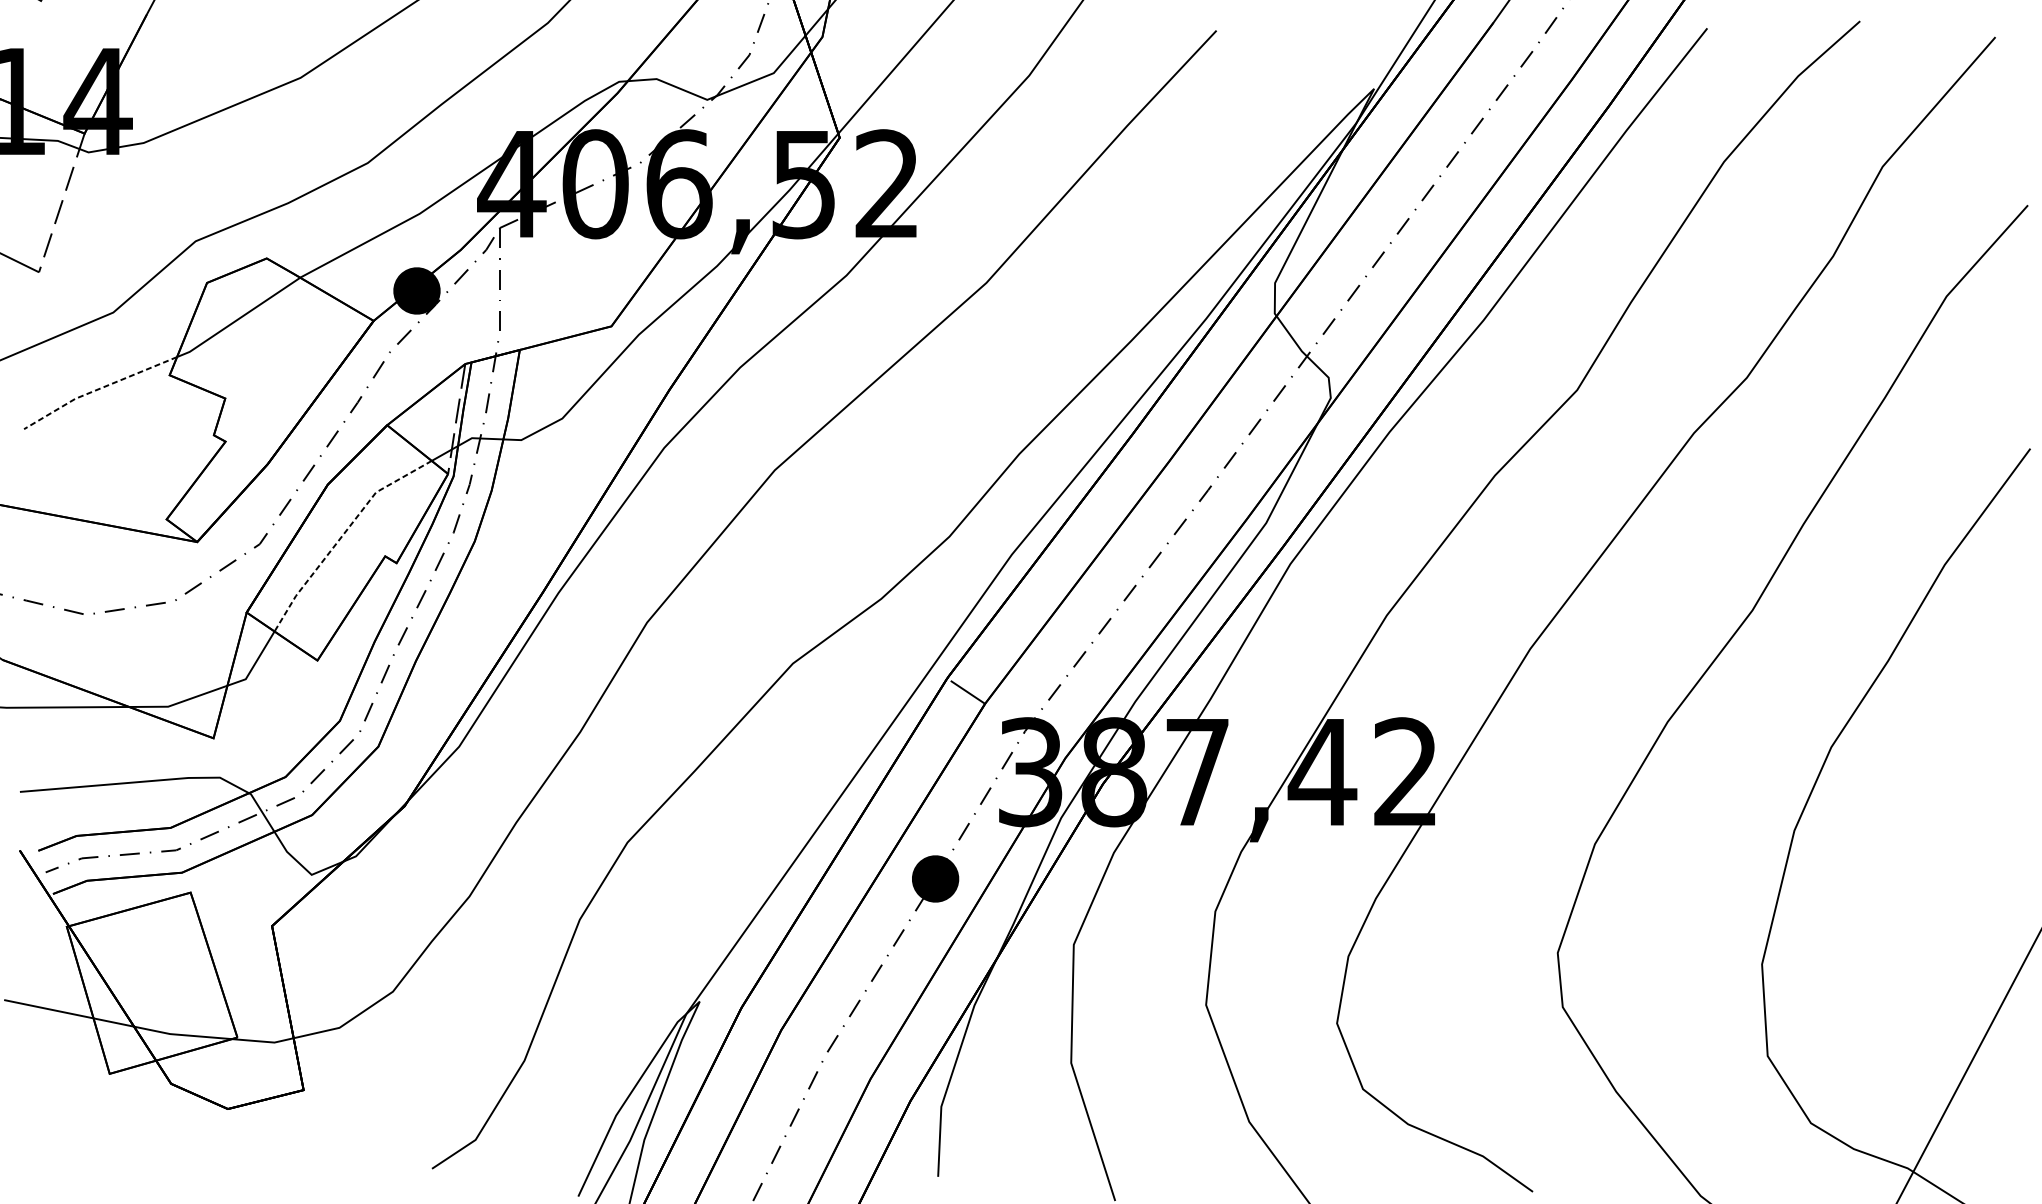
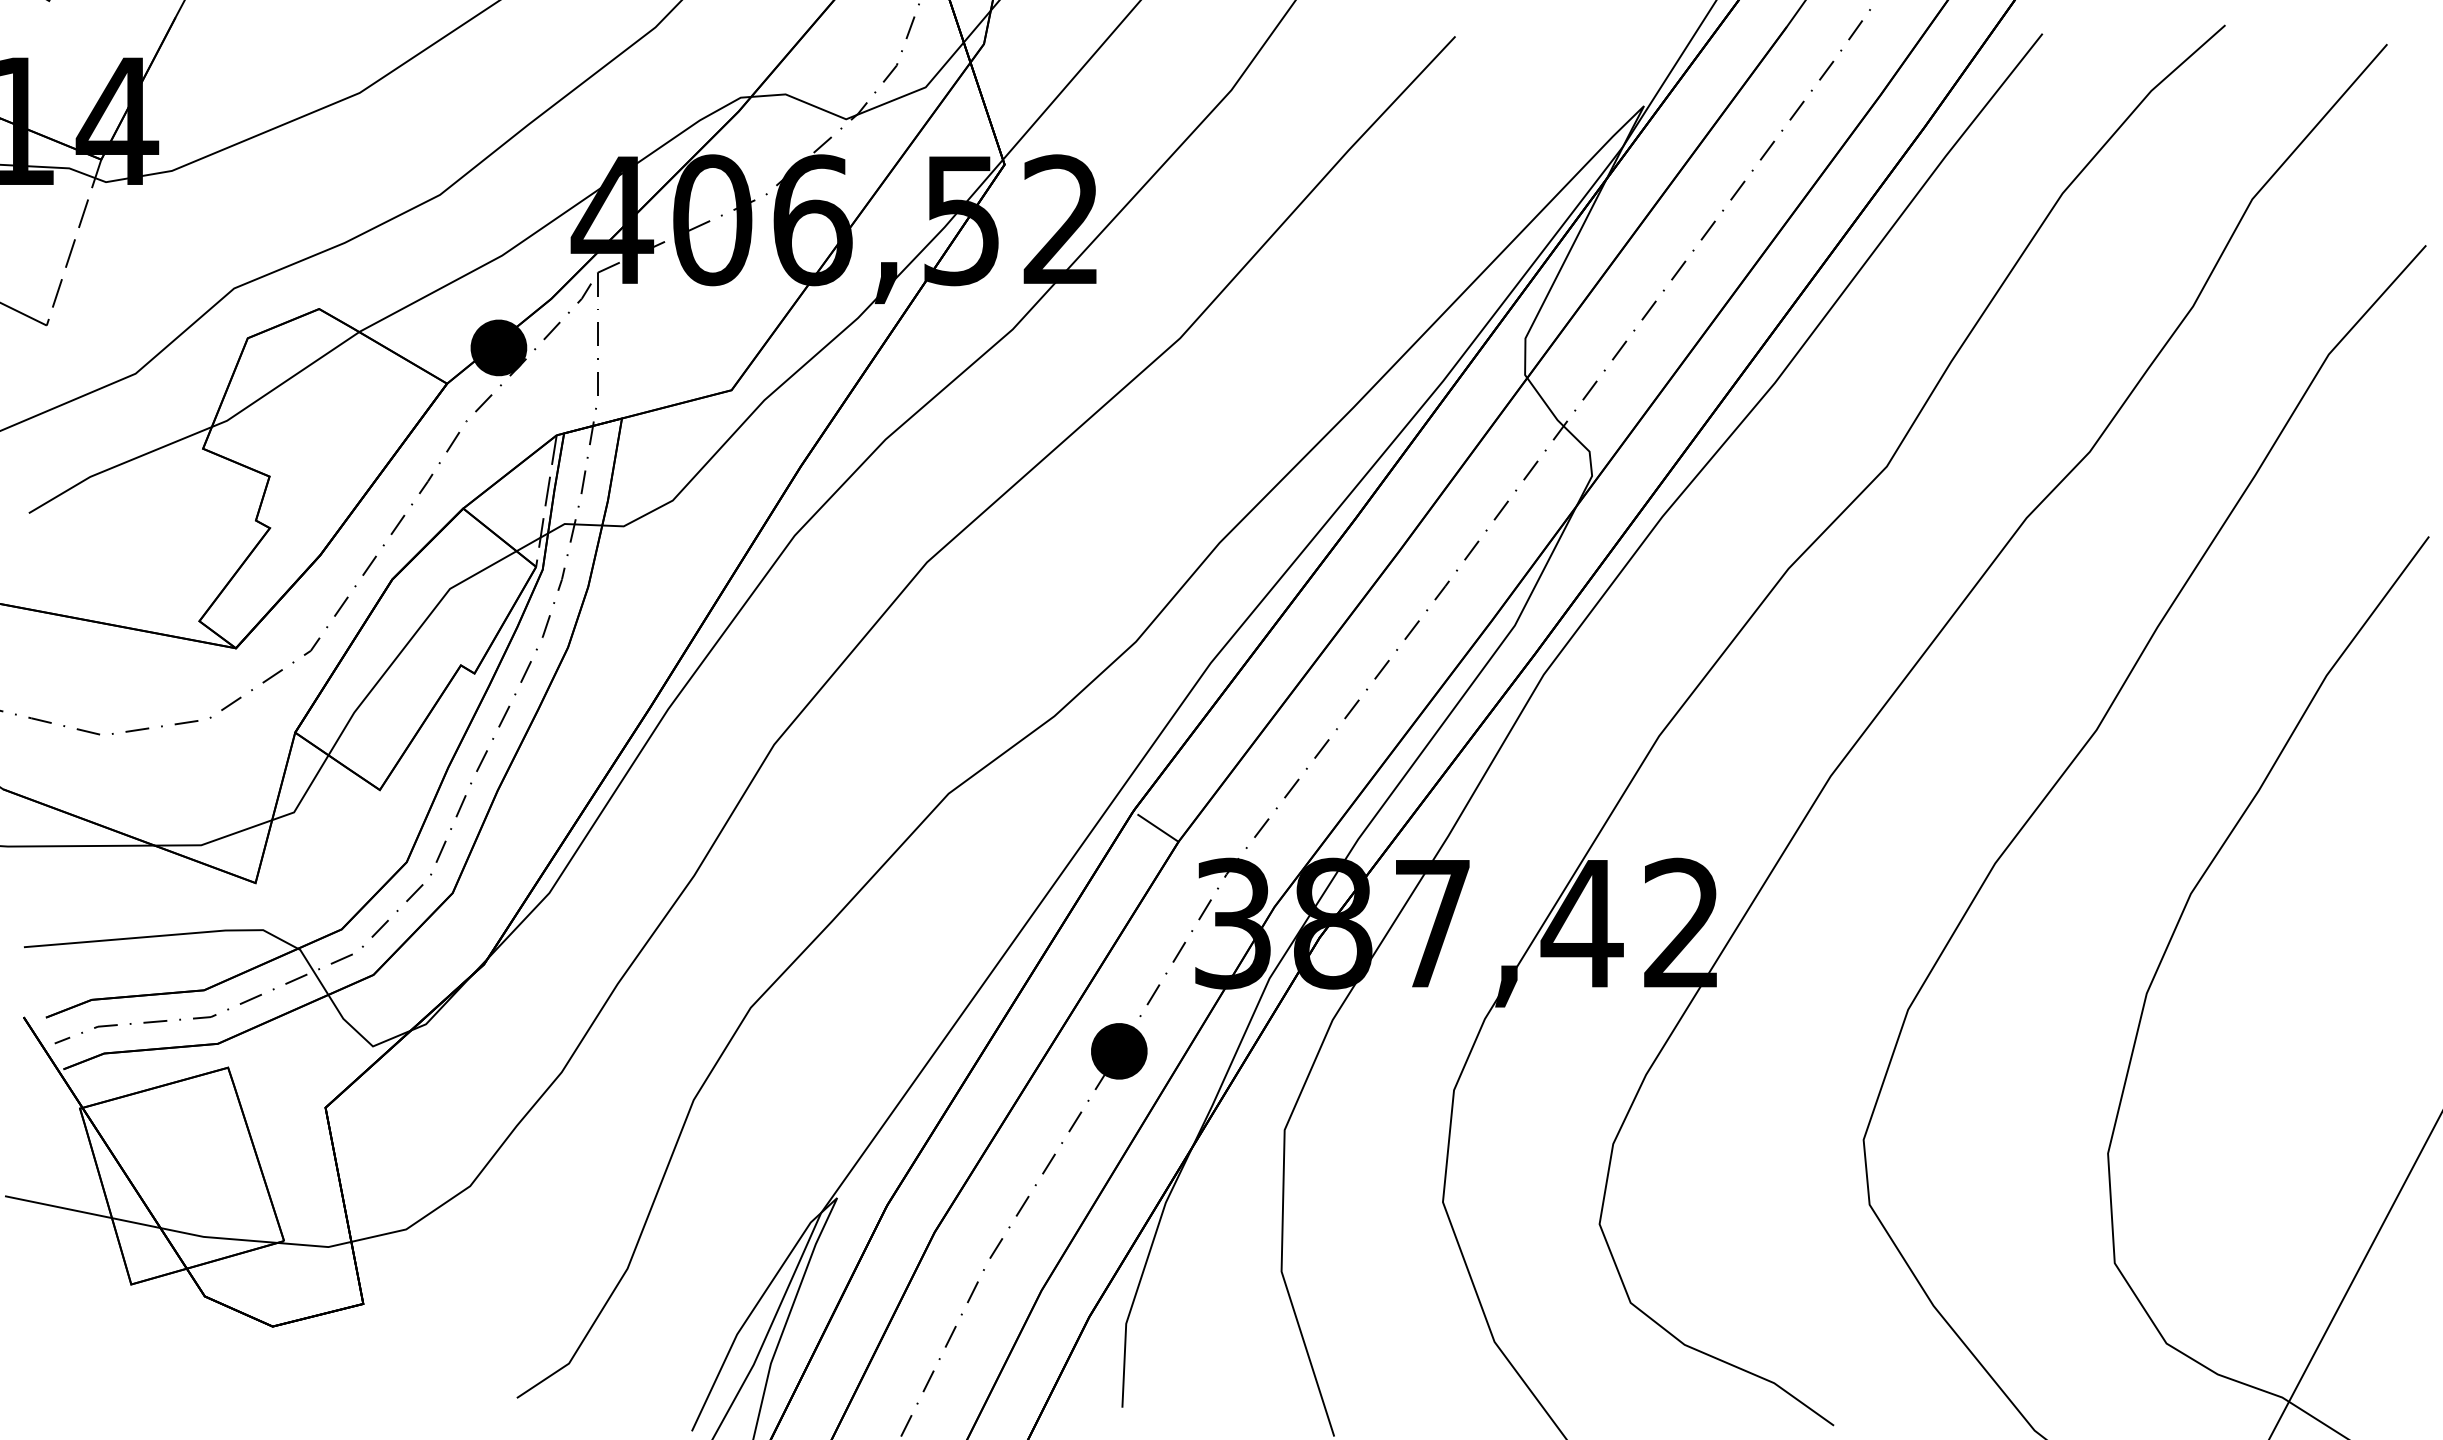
line: (97, 389) -> (116, 465), dashed -> solid
line: (343, 535) -> (410, 640), dashed -> solid

